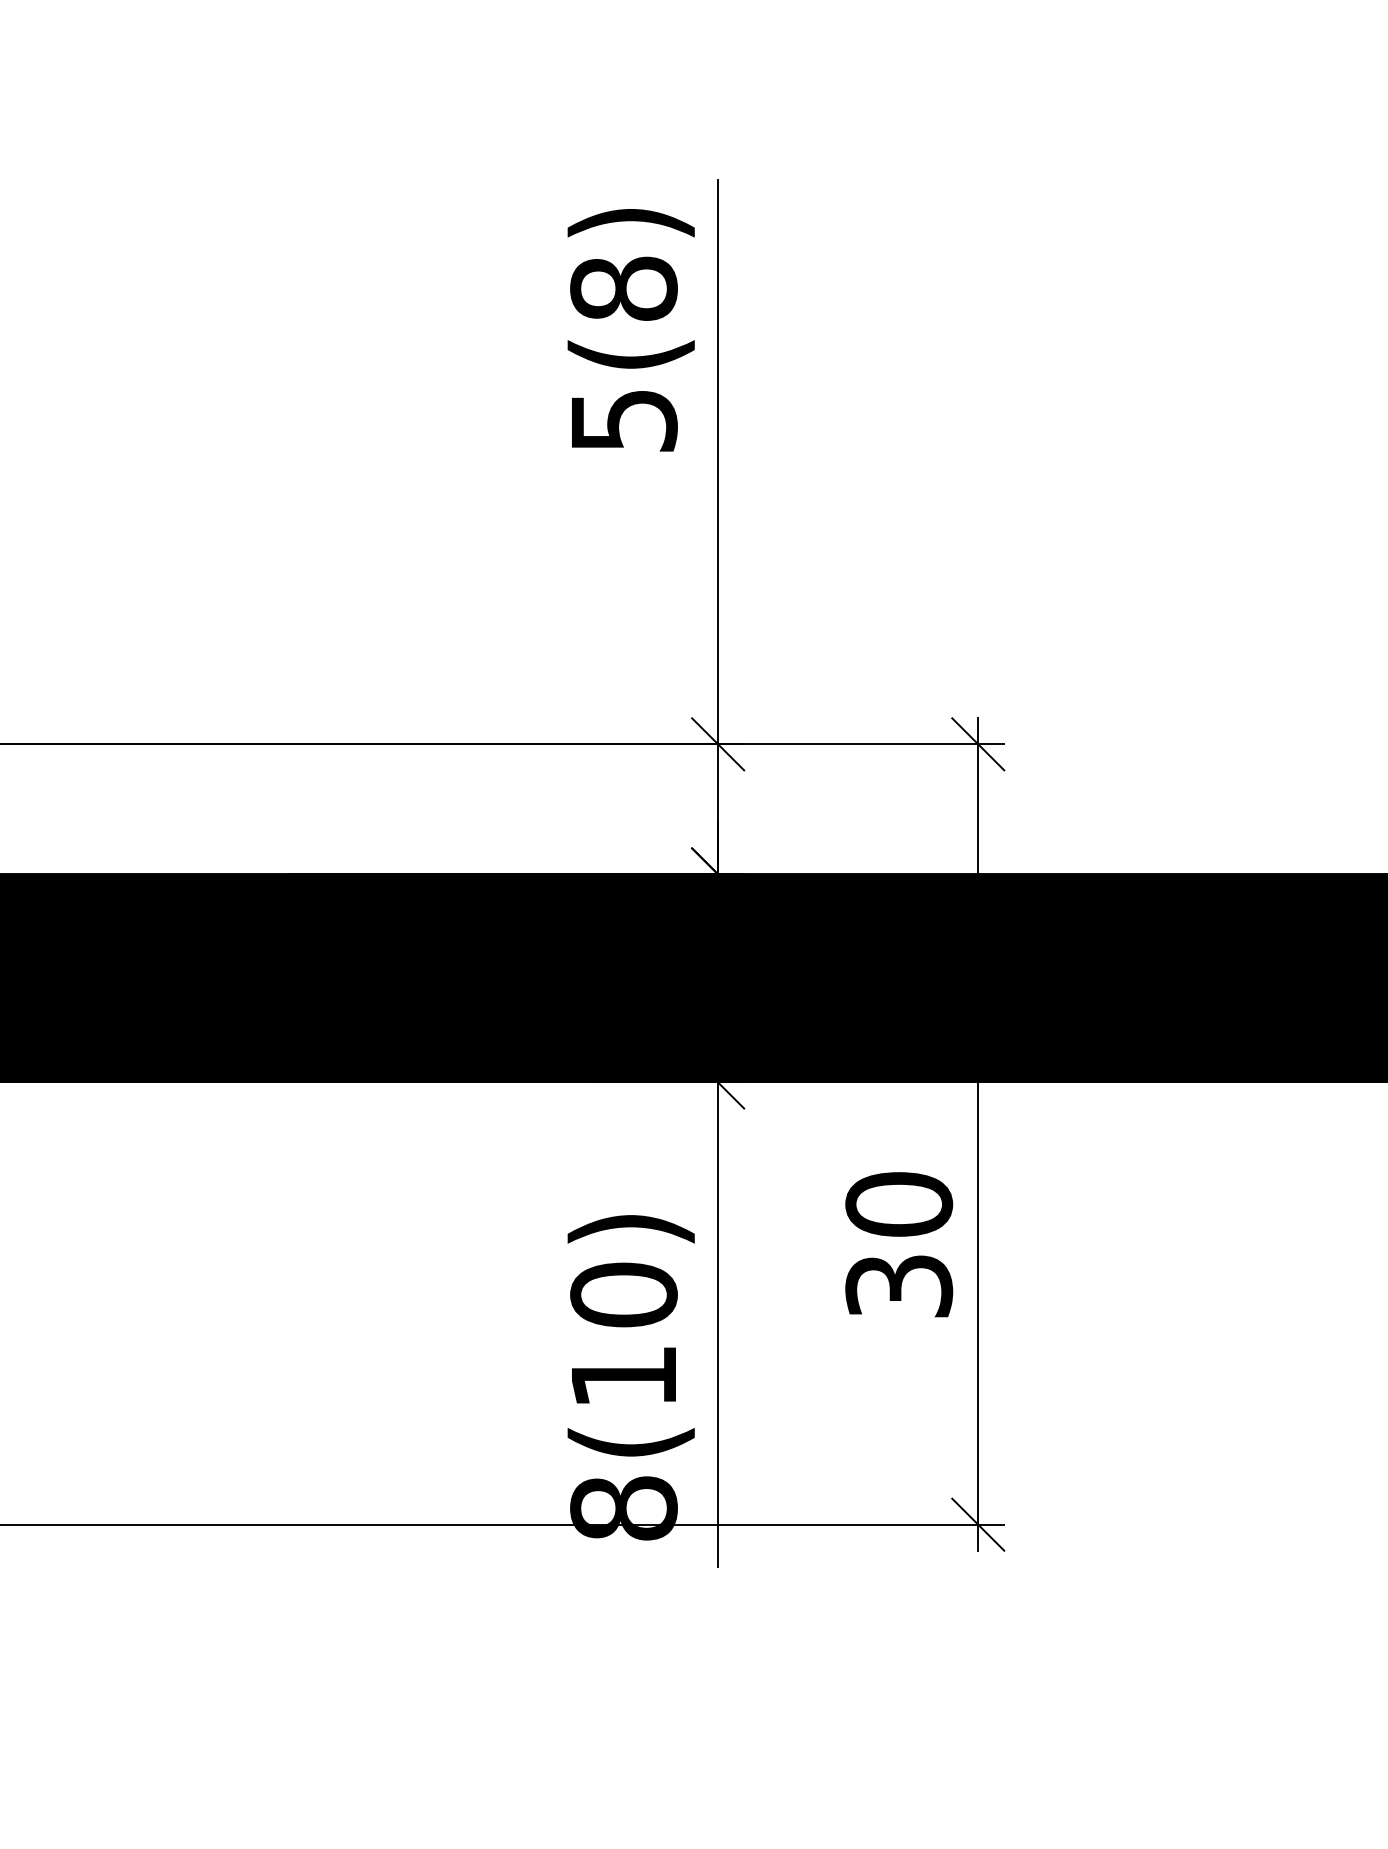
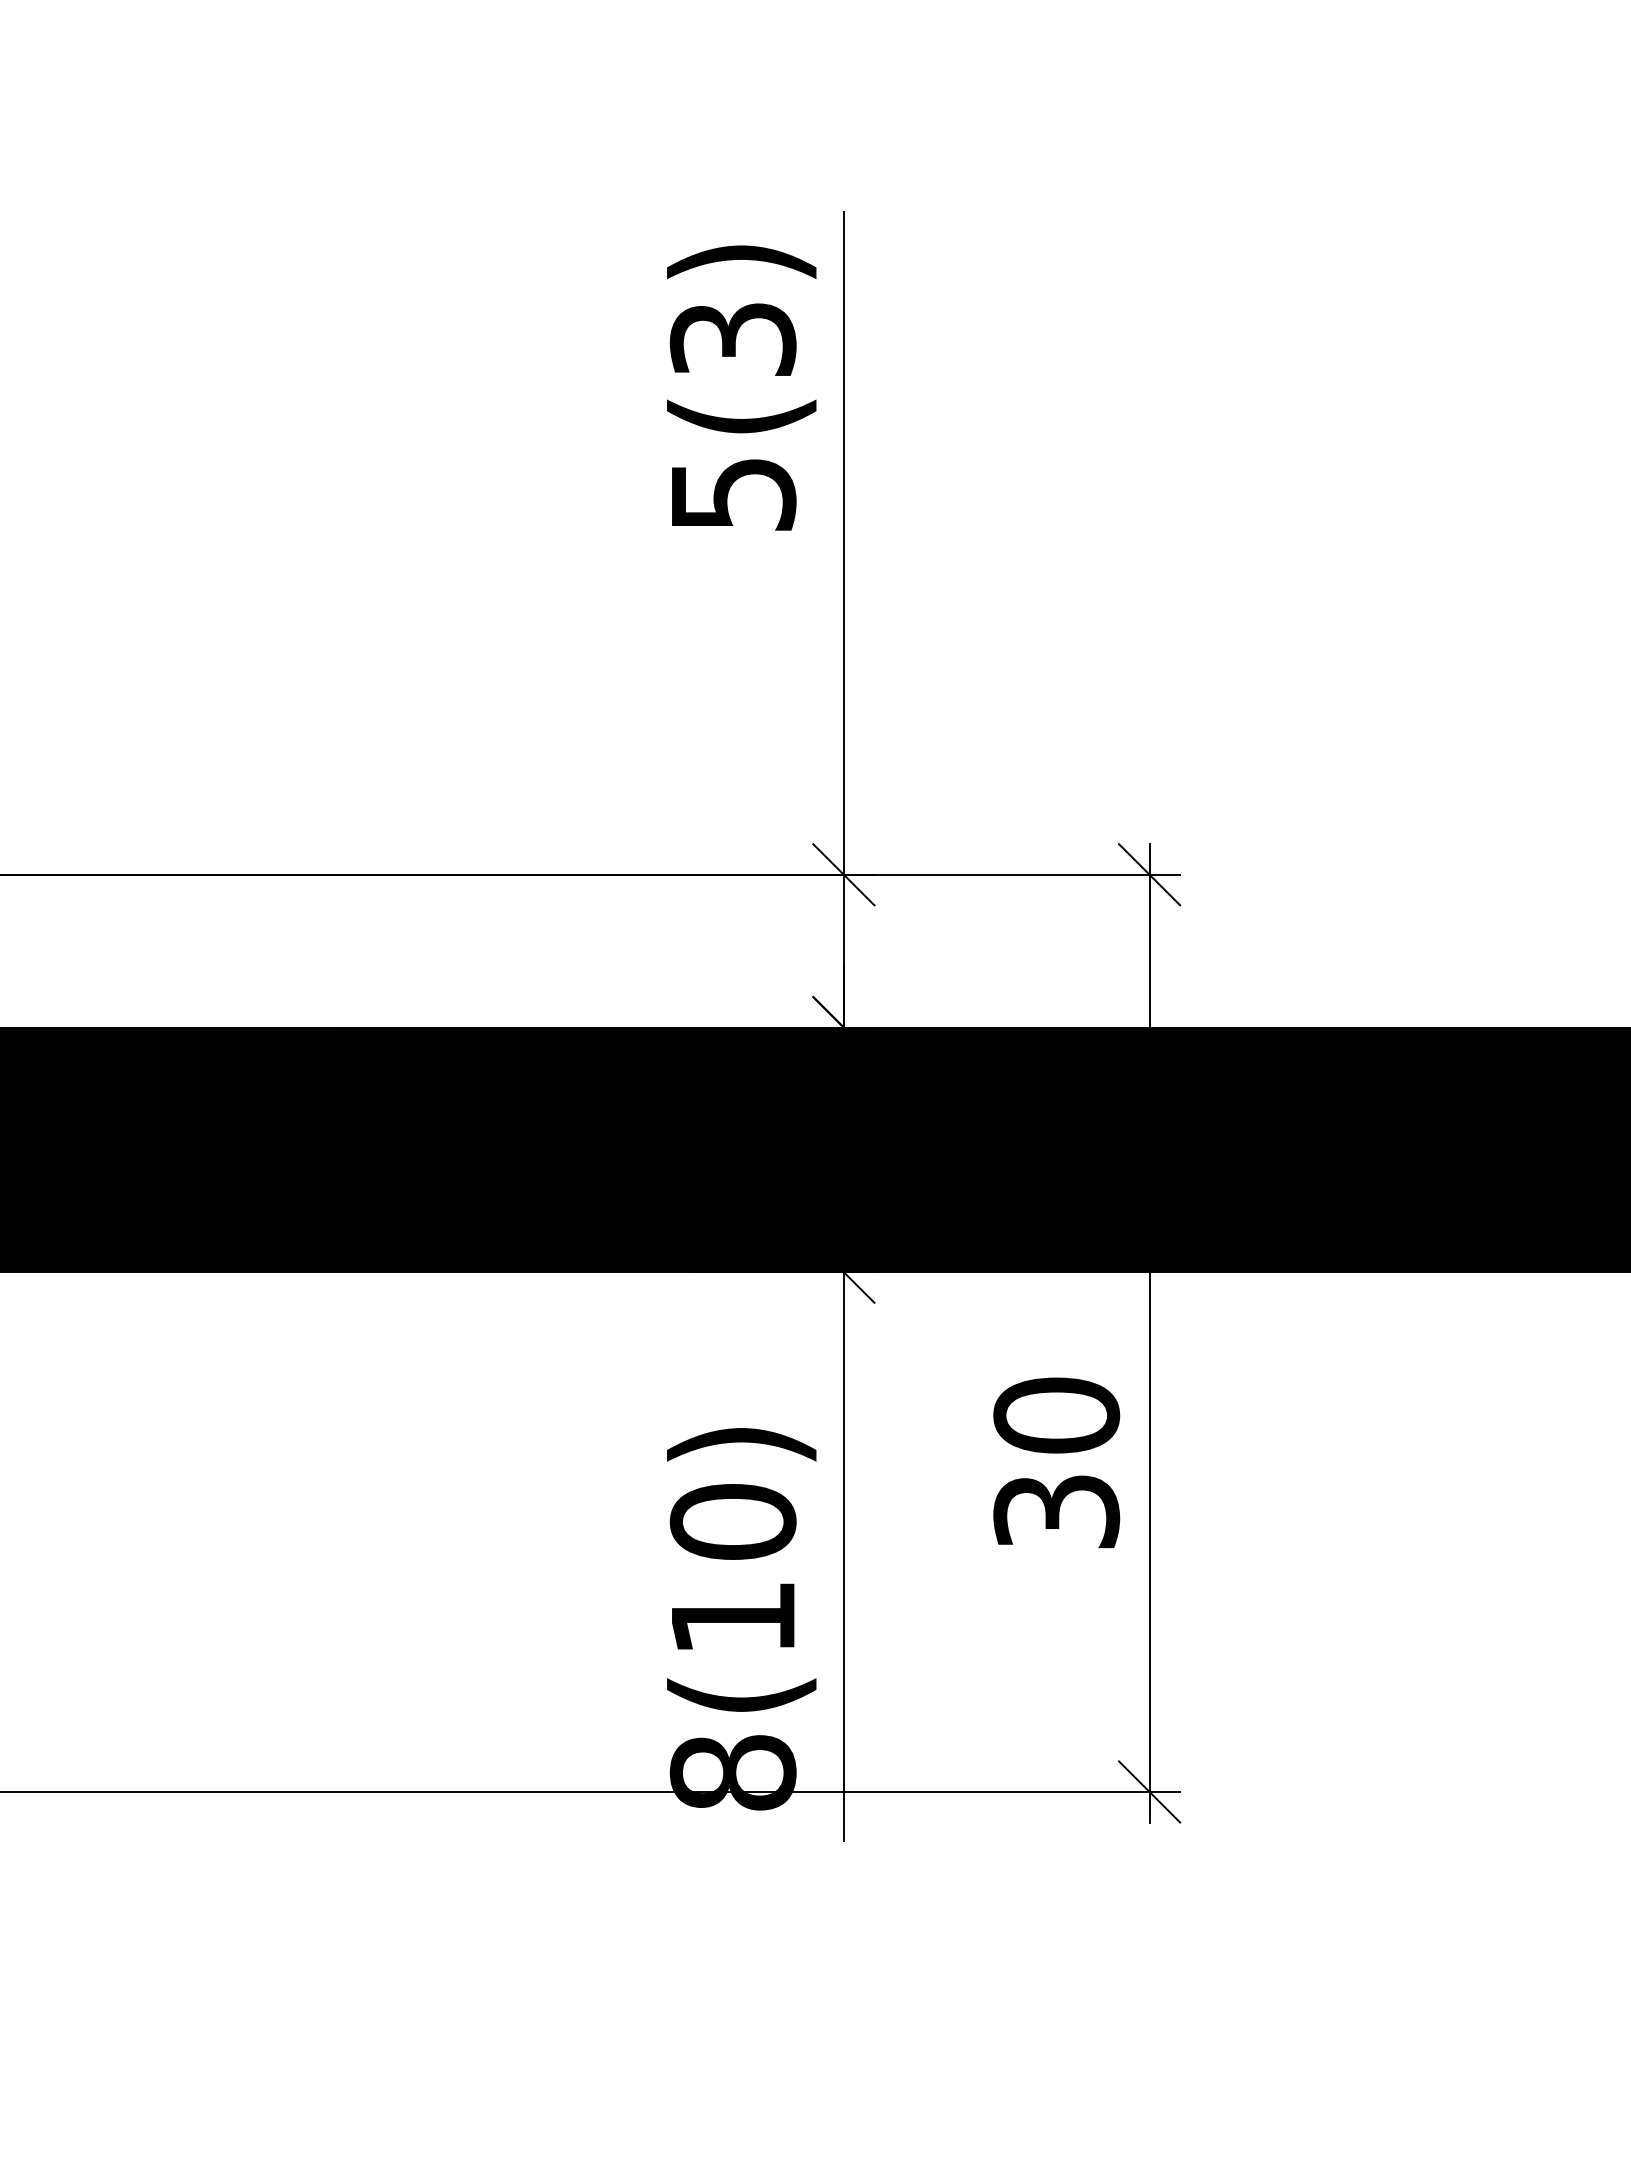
text: (623, 288) -> (732, 339), 5(8) -> 5(3)

